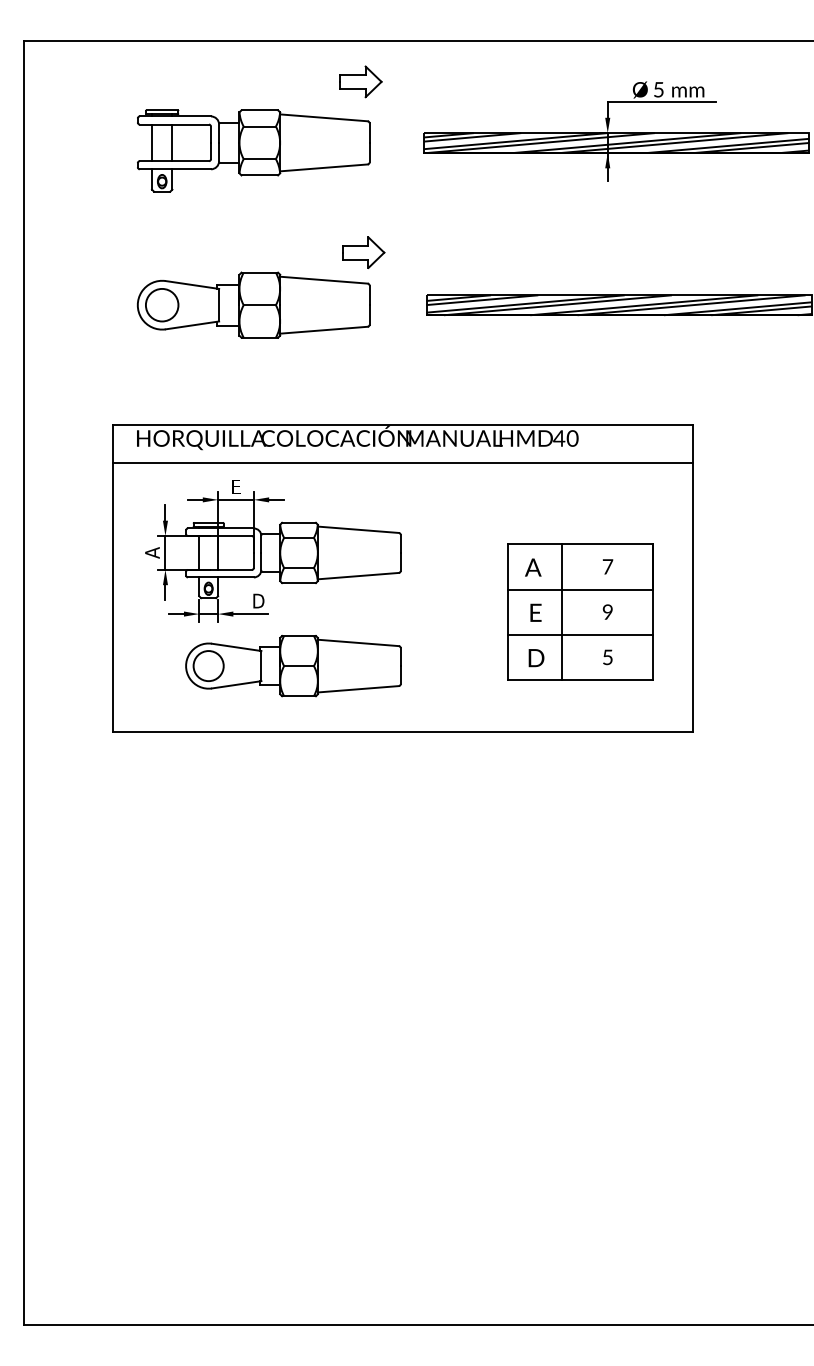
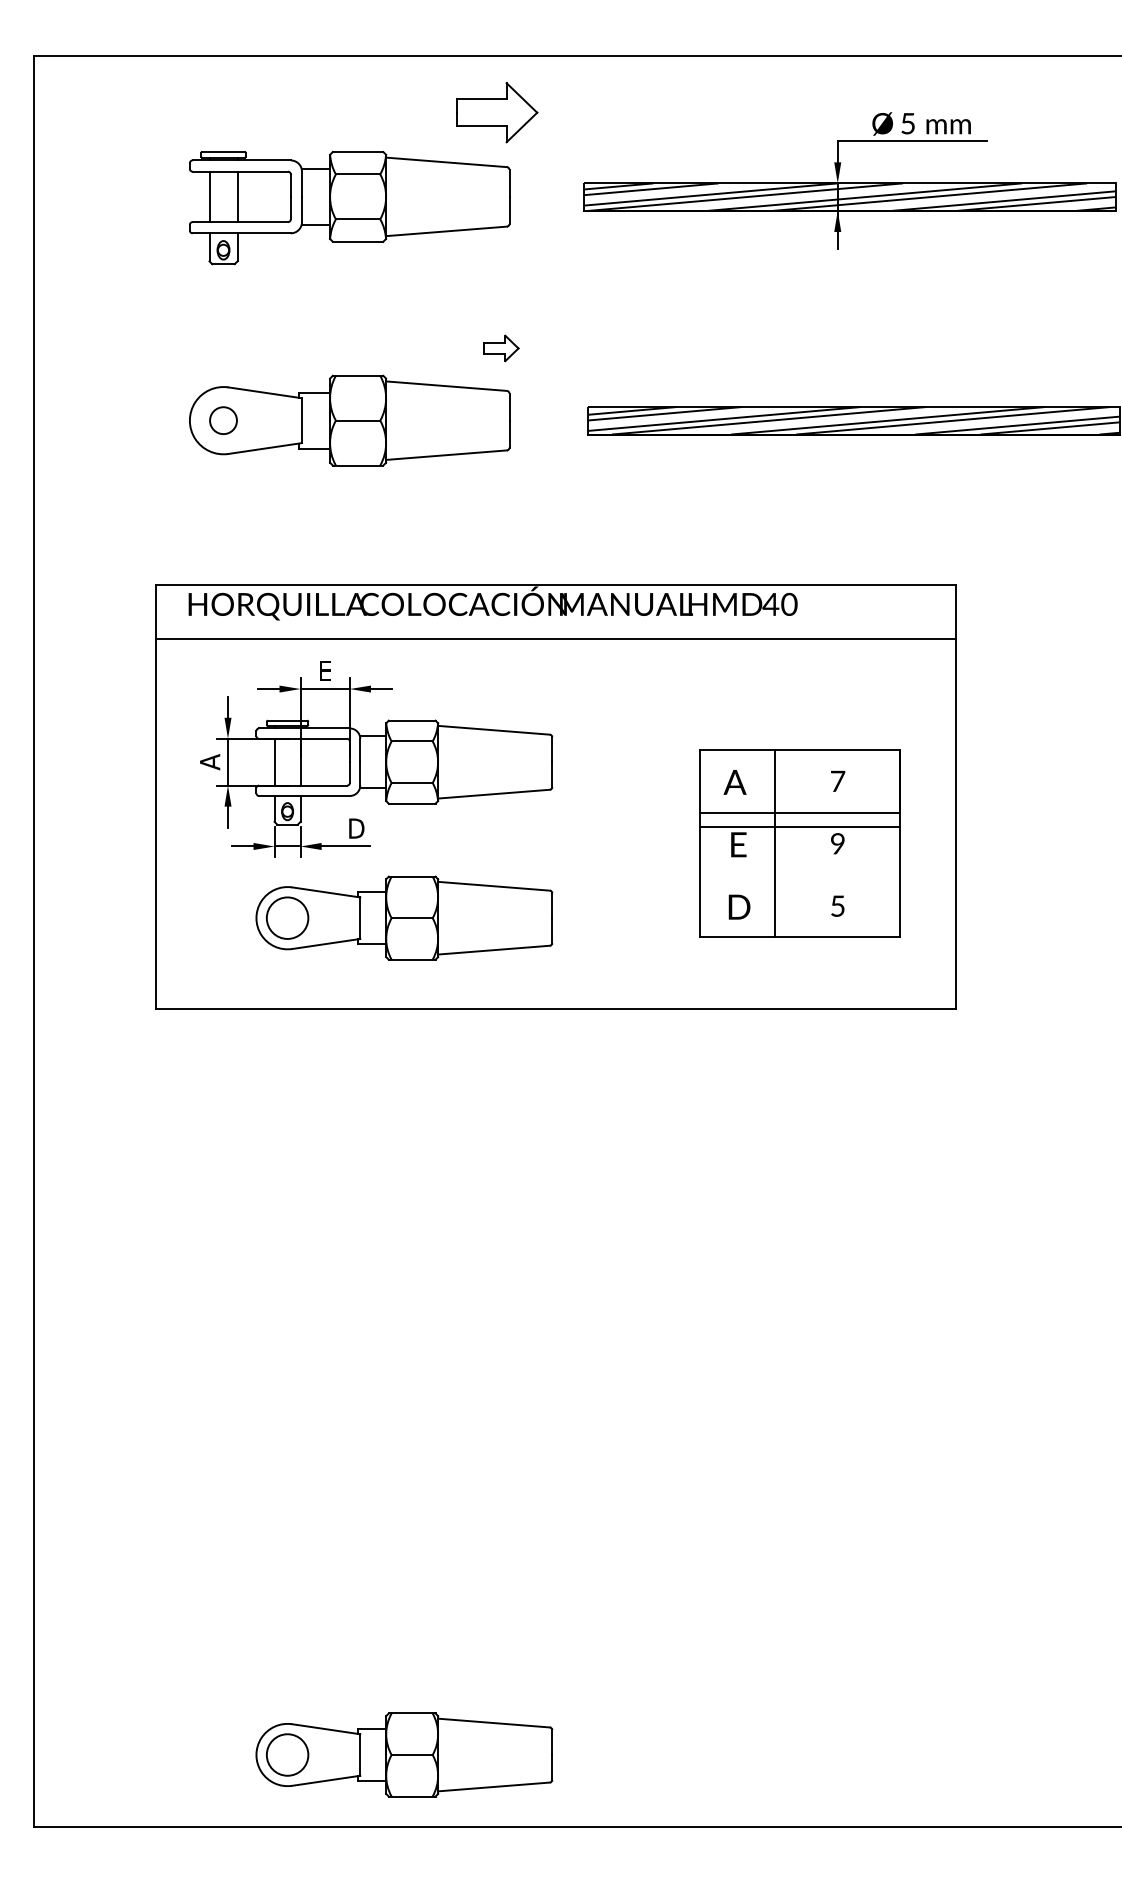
part: (360, 81) -> (496, 112), size x1.4
part: (363, 252) -> (501, 348), size x0.6
circle: (161, 304) -> (222, 419), size x0.6
line: (580, 634) -> (800, 826), moved
part: (293, 1273) -> (404, 1755), added

